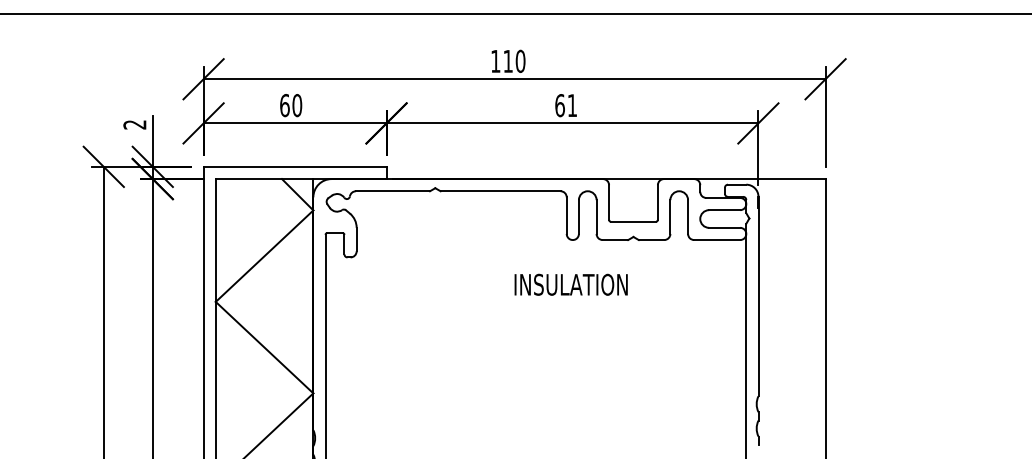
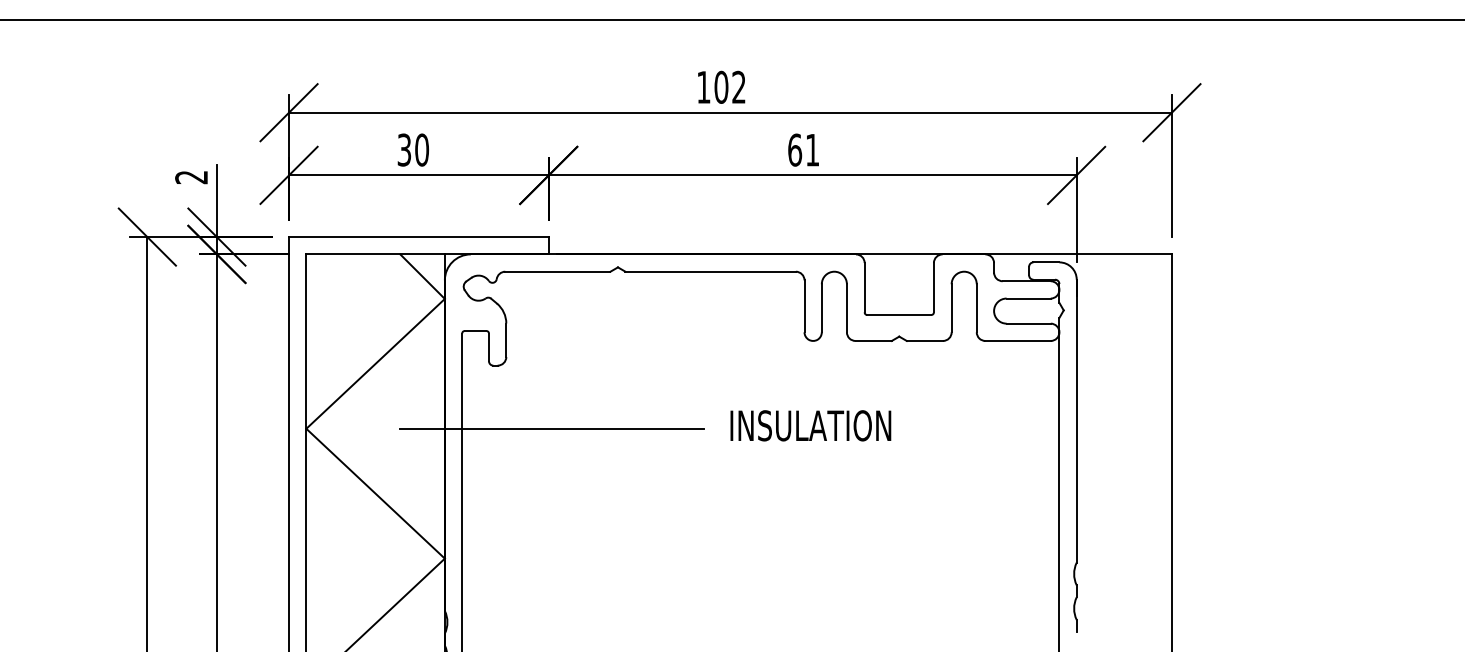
text: (514, 60) -> (730, 86), 110 -> 102
text: (284, 105) -> (403, 149), 60 -> 30
text: (570, 284) -> (809, 425), moved
line: (388, 301) -> (551, 428), added

